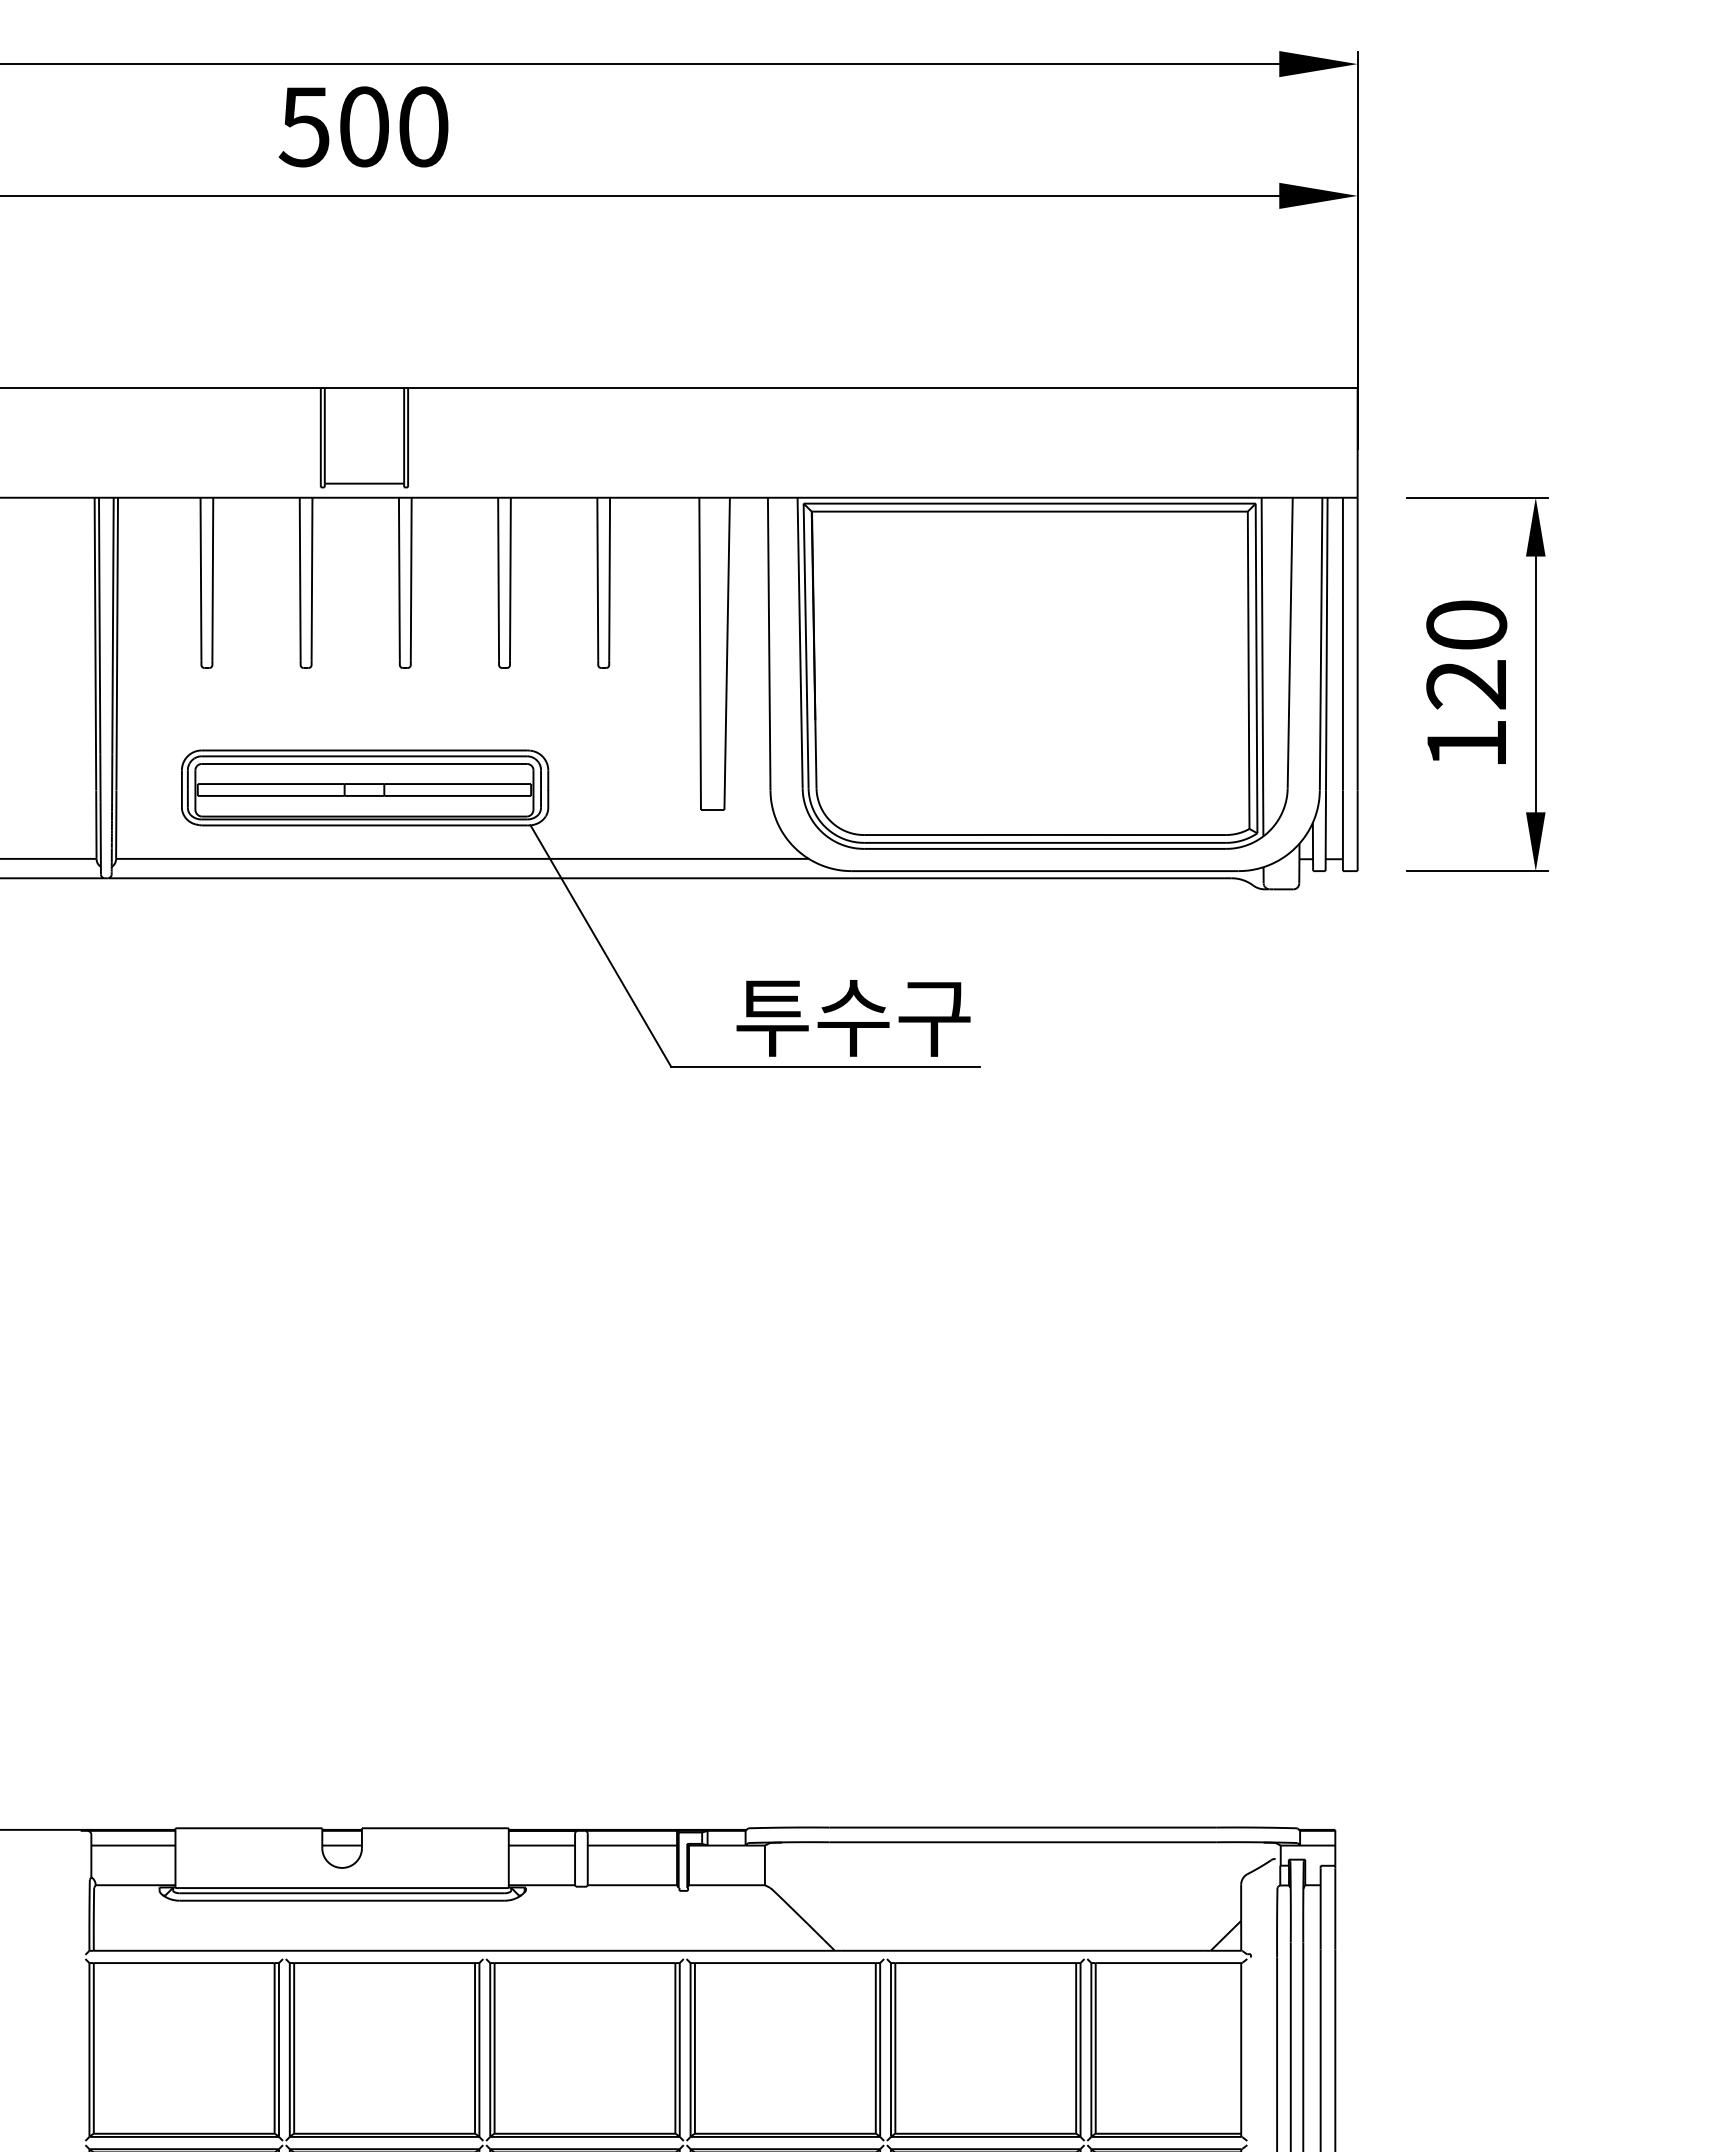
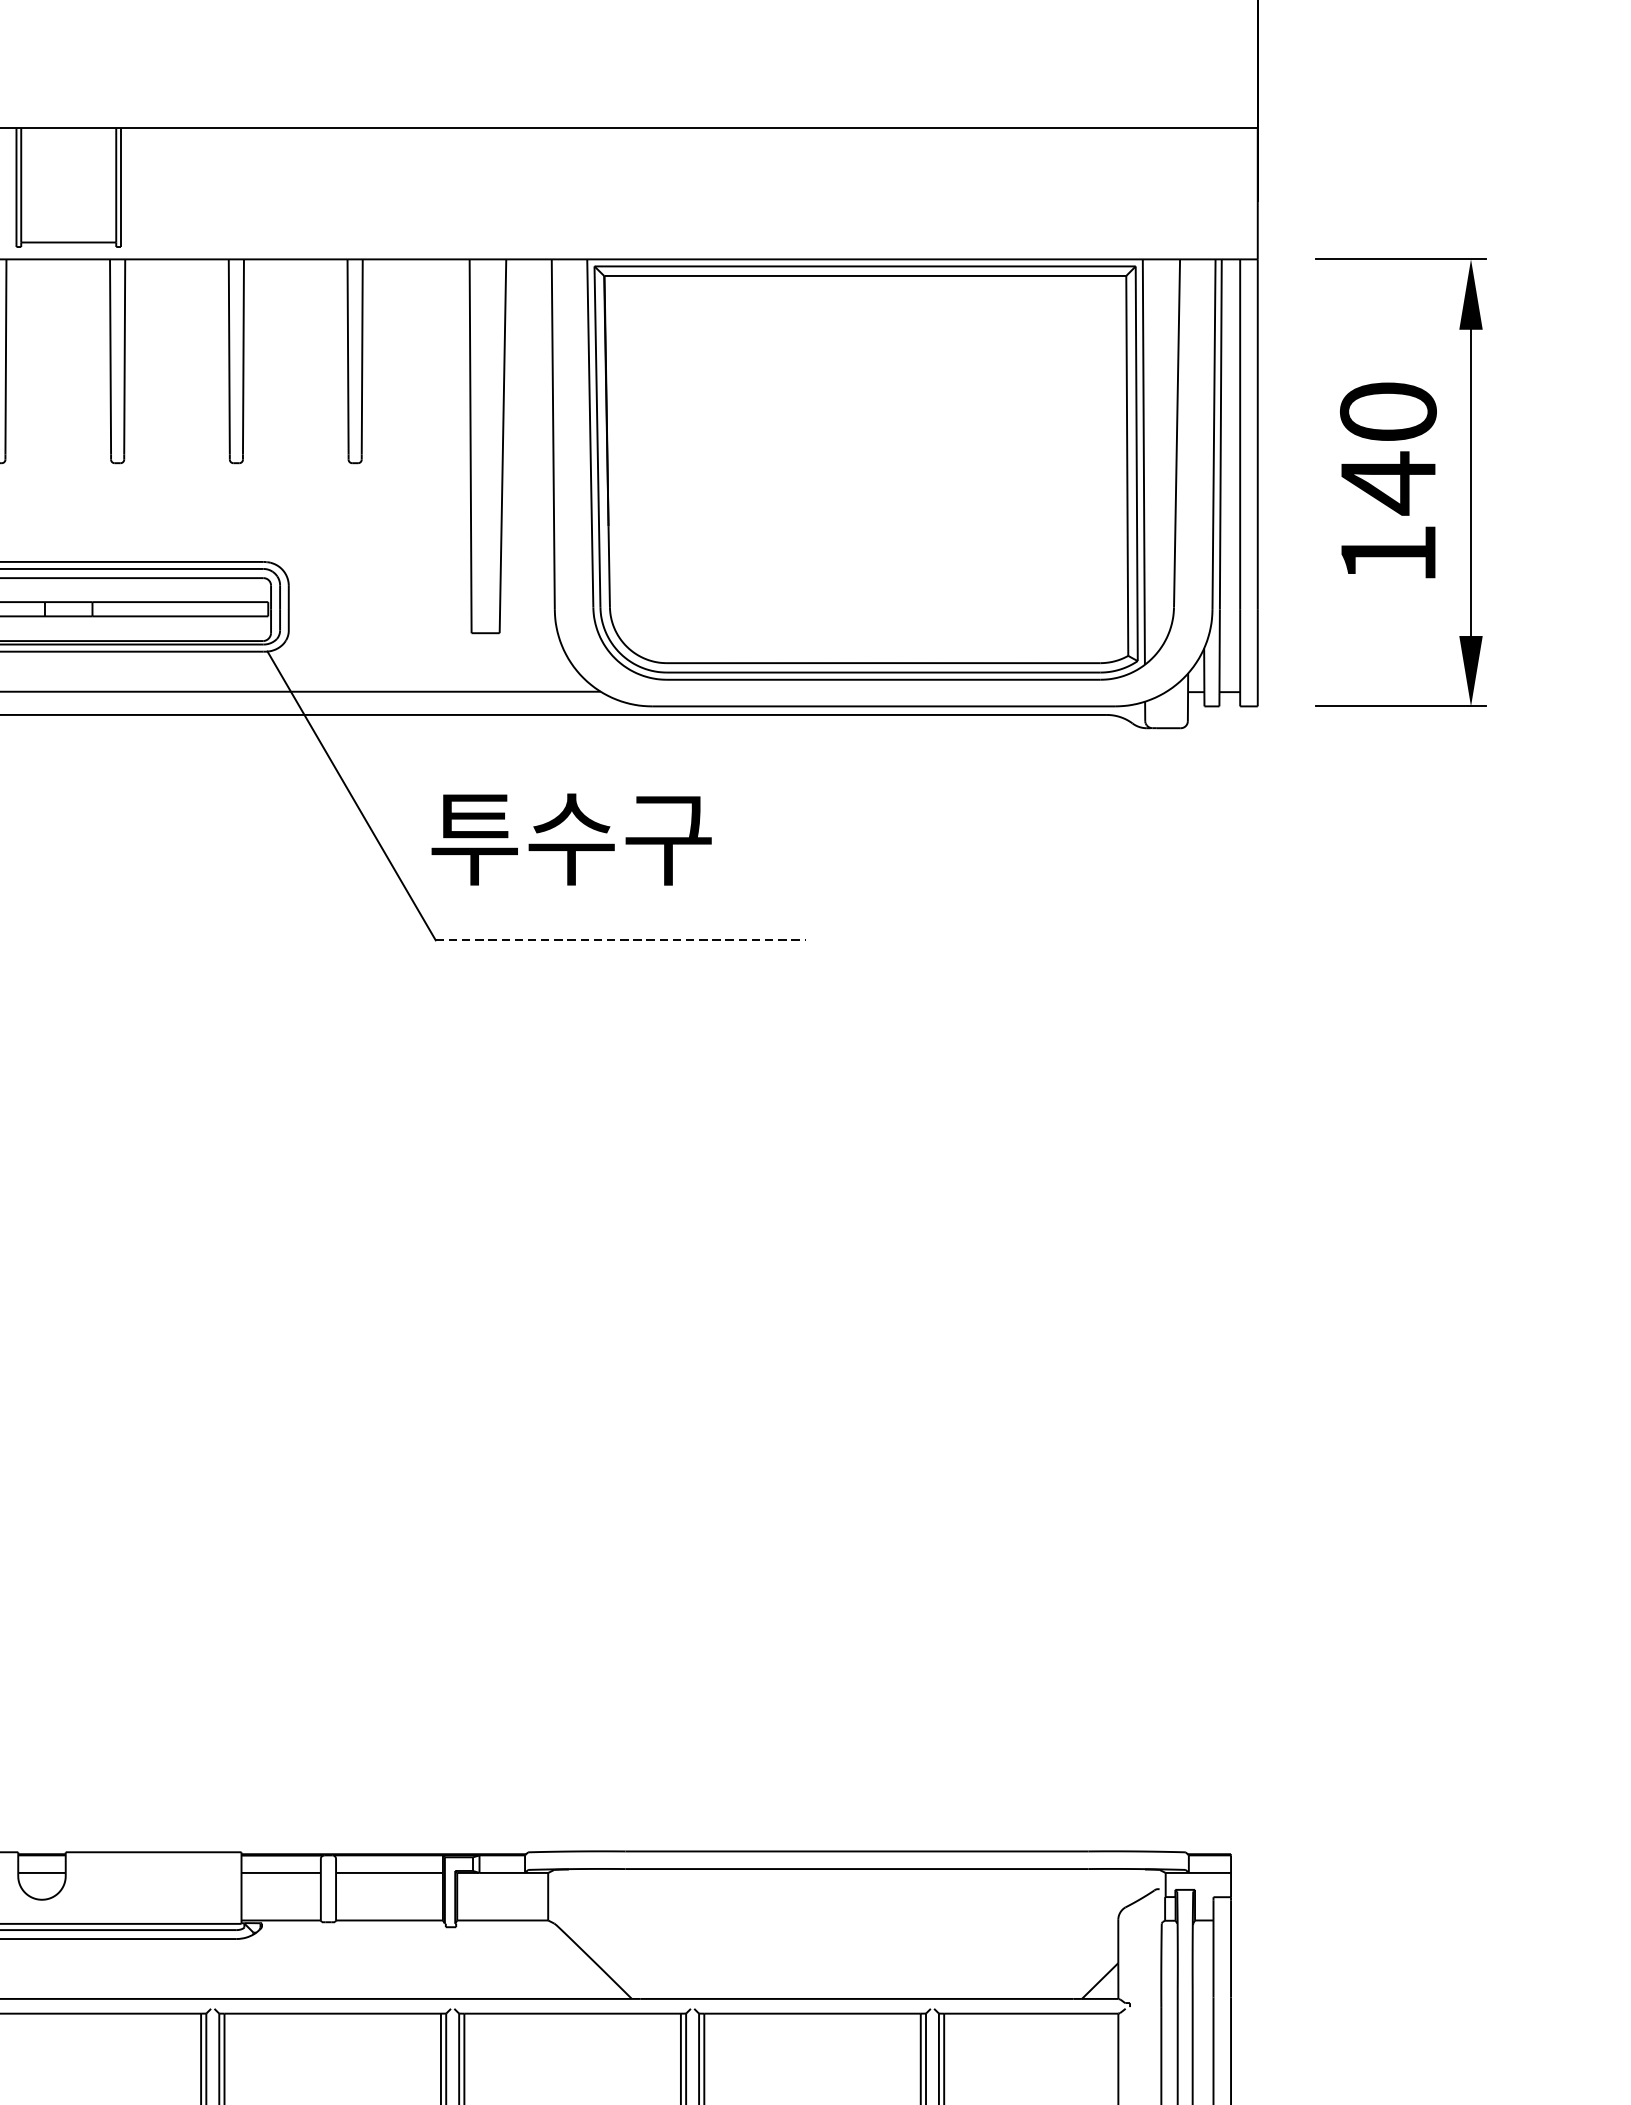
text: (1465, 684) -> (1386, 482), 120 -> 140
text: (853, 1018) -> (571, 839), moved
line: (825, 1066) -> (620, 940), solid -> dashed

